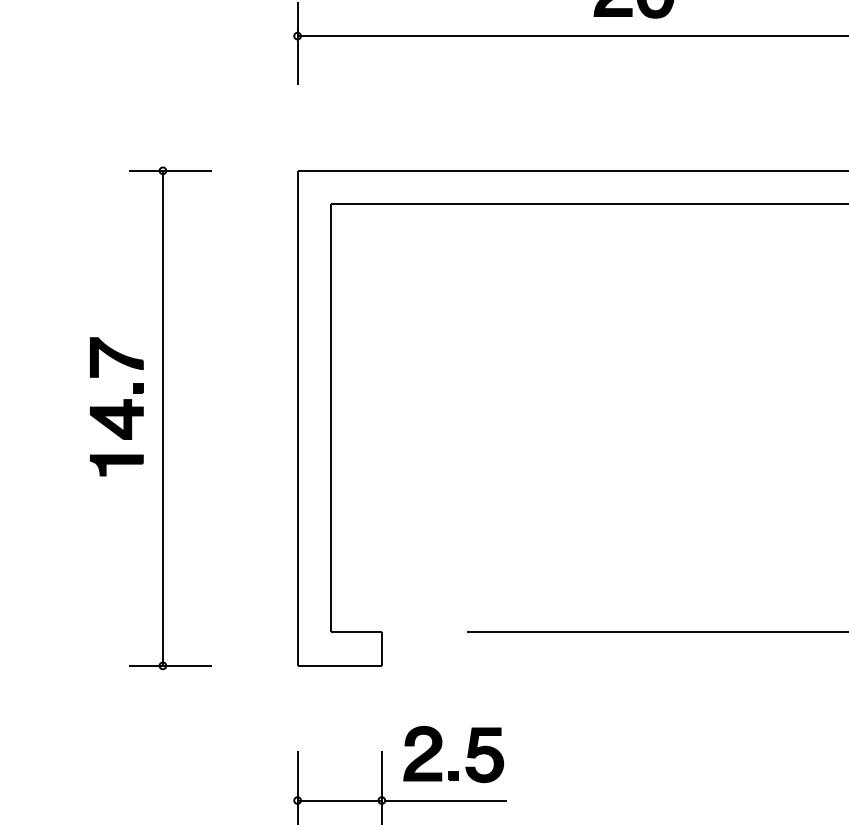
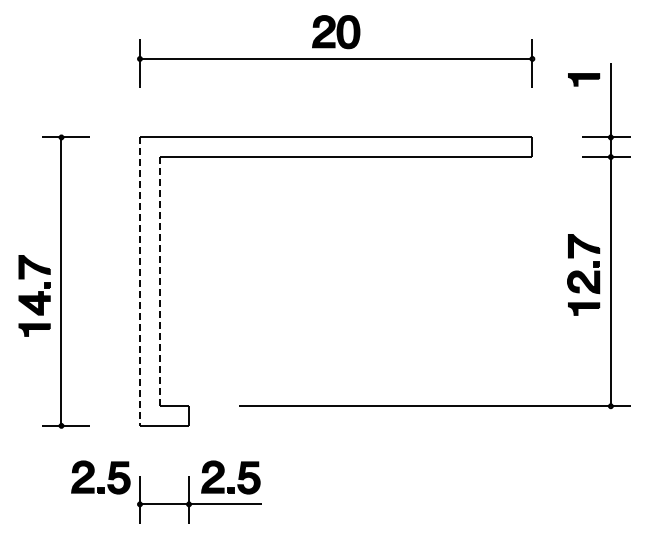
part: (116, 406) -> (34, 295), moved
line: (331, 418) -> (159, 281), solid -> dashed
line: (296, 419) -> (139, 282), solid -> dashed
part: (219, 747) -> (94, 473), added

